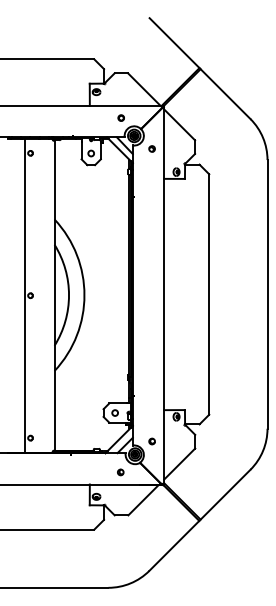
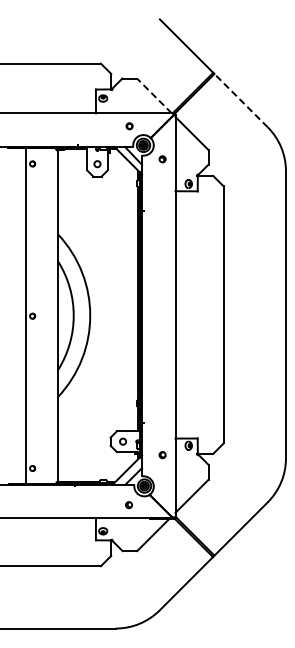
line: (144, 89) -> (154, 95), solid -> dashed
line: (225, 93) -> (241, 100), solid -> dashed
part: (152, 441) -> (162, 455), moved

